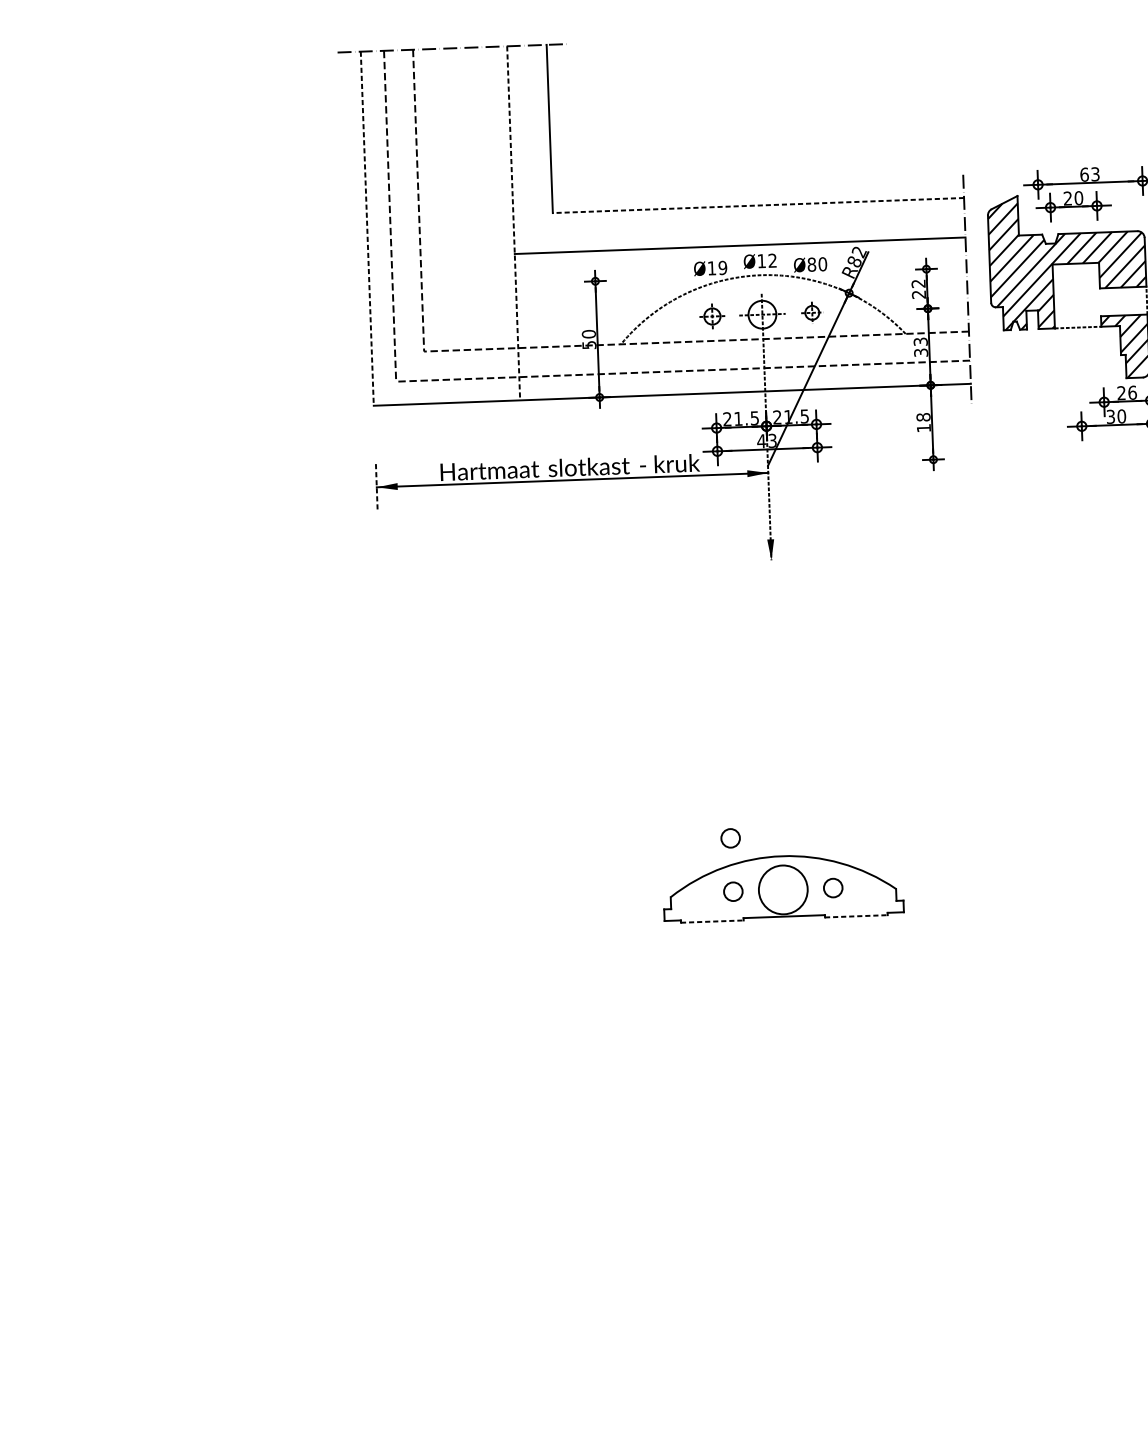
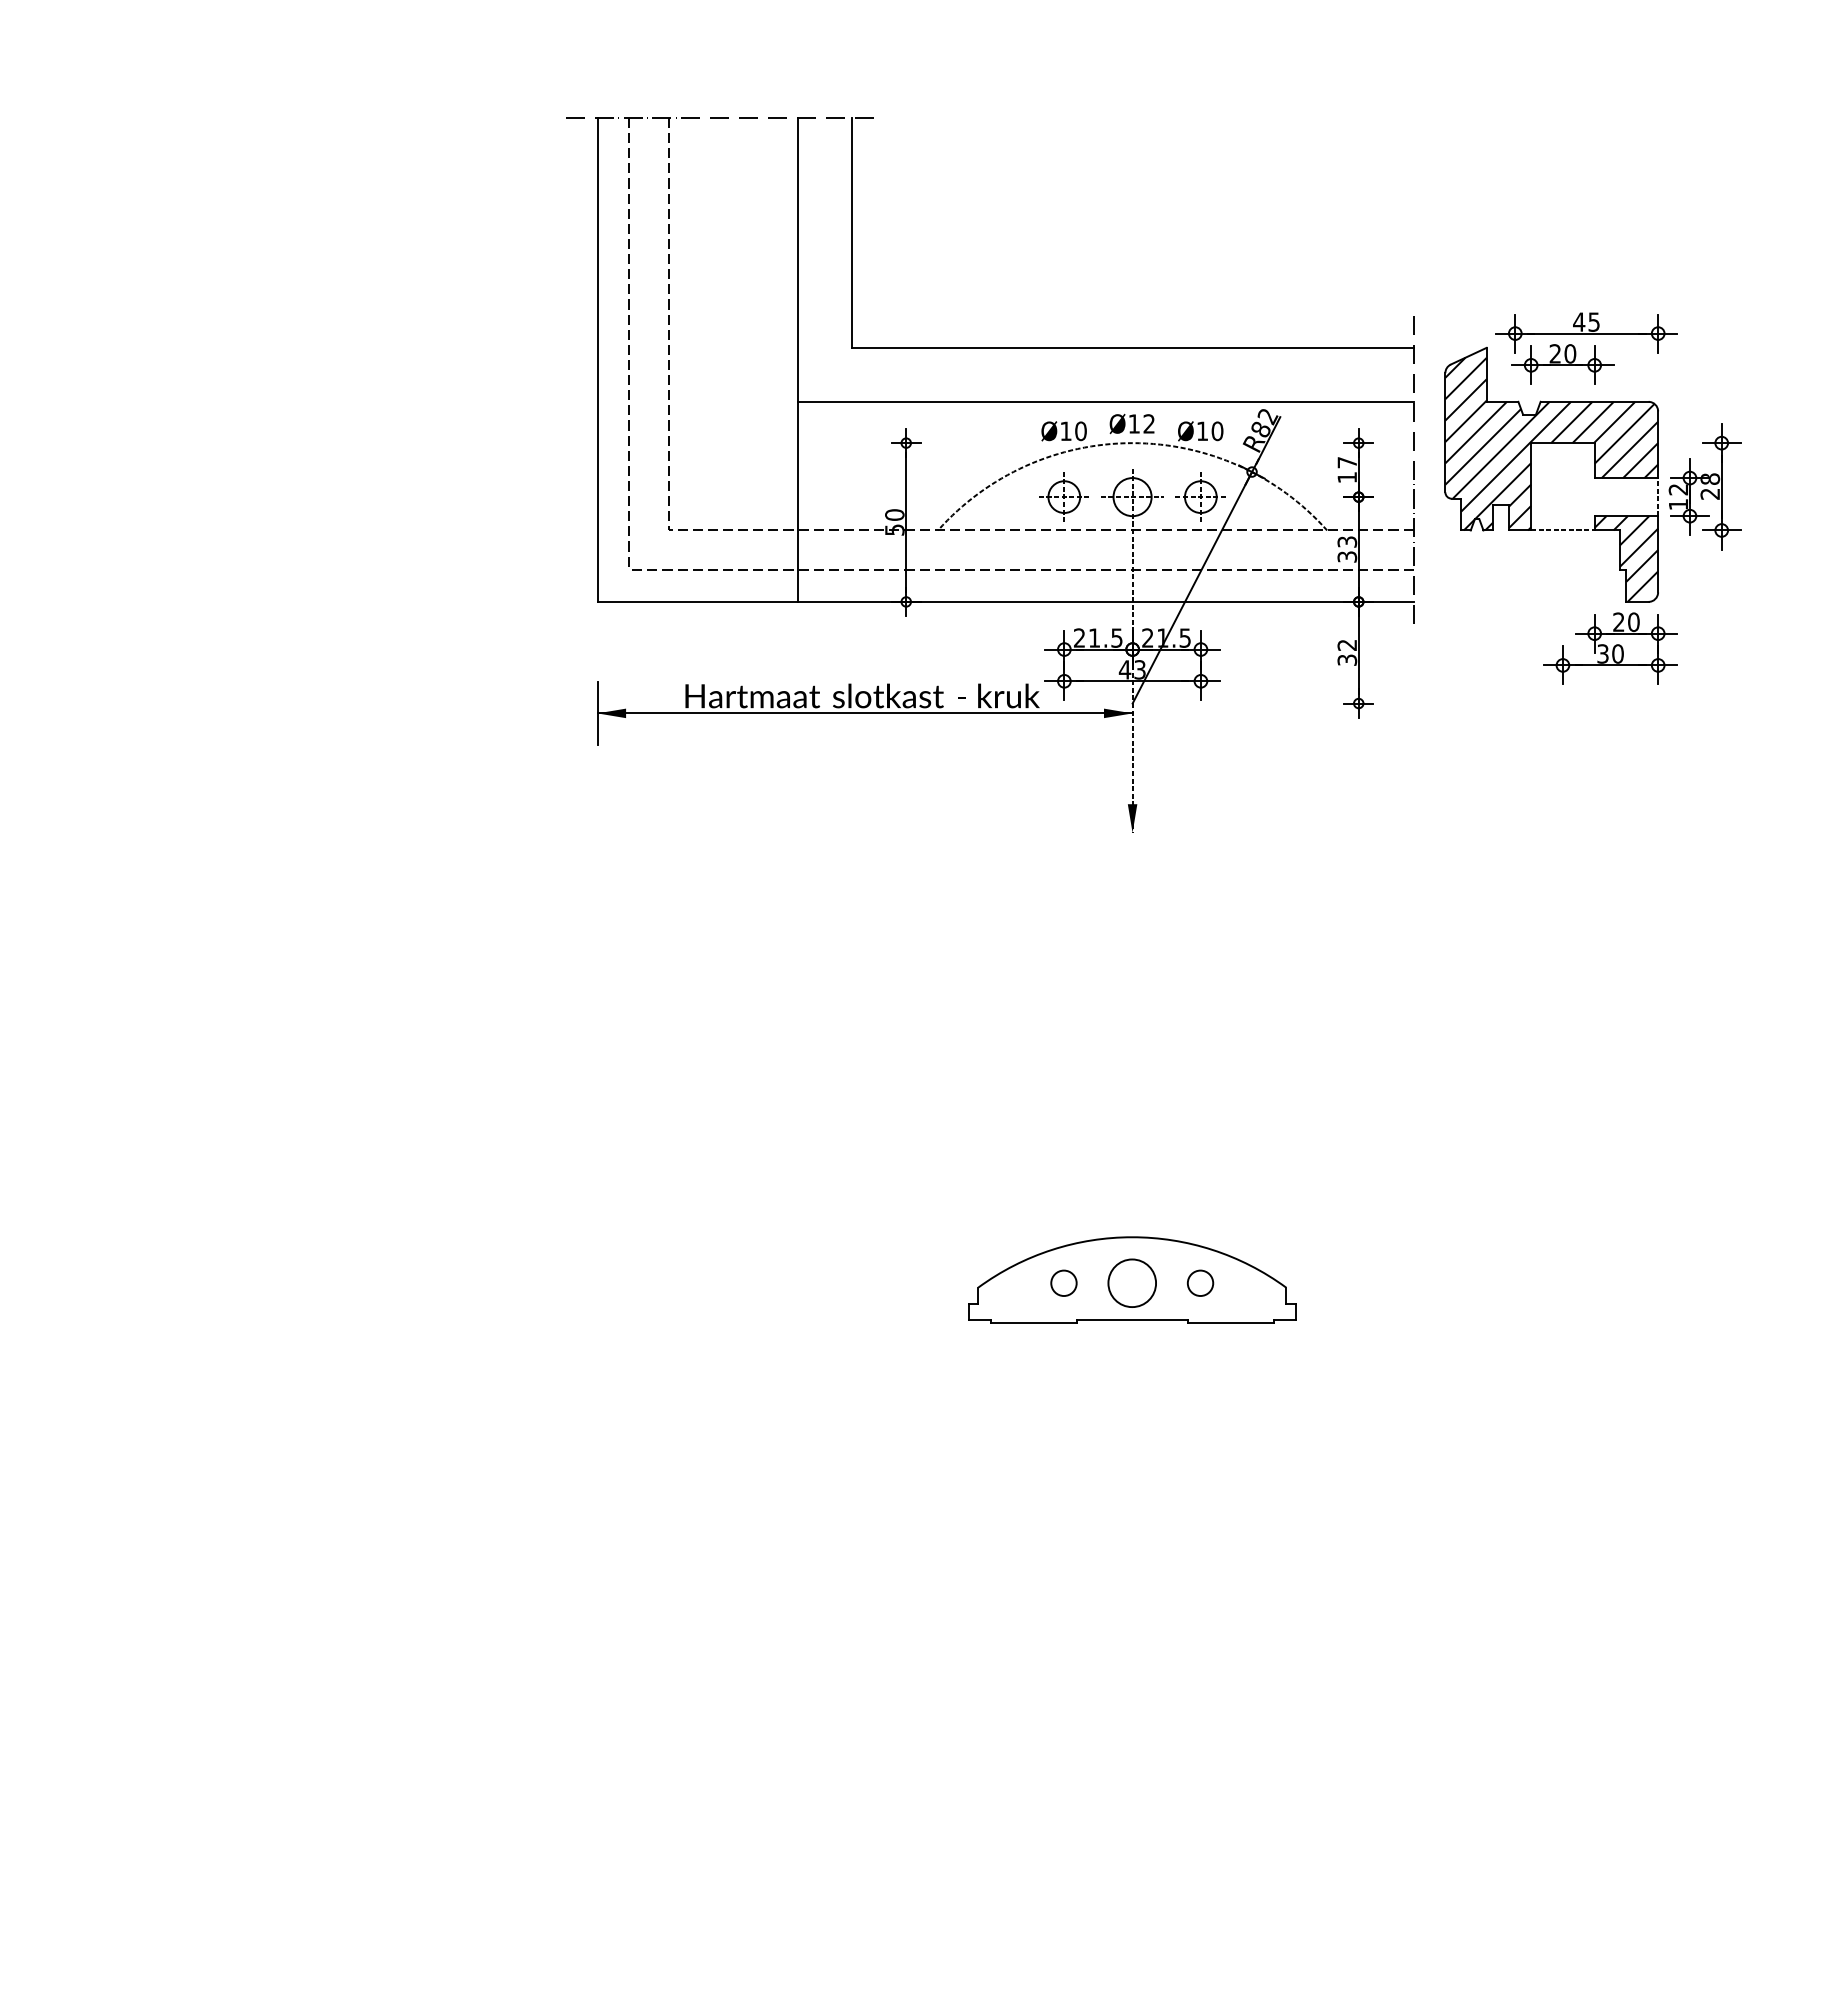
text: (1089, 174) -> (1586, 321), 63 -> 45
line: (758, 205) -> (1132, 347), dashed -> solid
line: (513, 223) -> (797, 359), dashed -> solid
line: (367, 228) -> (597, 359), dashed -> solid
text: (811, 264) -> (1202, 431), Ø80 -> Ø10
text: (722, 268) -> (1080, 431), Ø19 -> Ø10
text: (918, 289) -> (1346, 470), 22 -> 17
part: (812, 312) -> (1200, 496), size x1.67
part: (711, 316) -> (1063, 496), size x1.43
text: (1132, 392) -> (1633, 621), 26 -> 20
text: (923, 422) -> (1347, 652), 18 -> 32
line: (376, 487) -> (597, 713), dashed -> solid
circle: (730, 837) -> (1062, 1209), removed
circle: (783, 890) -> (1132, 1283), size x0.71
line: (856, 916) -> (1230, 1323), dashed -> solid
line: (712, 921) -> (1033, 1323), dashed -> solid

